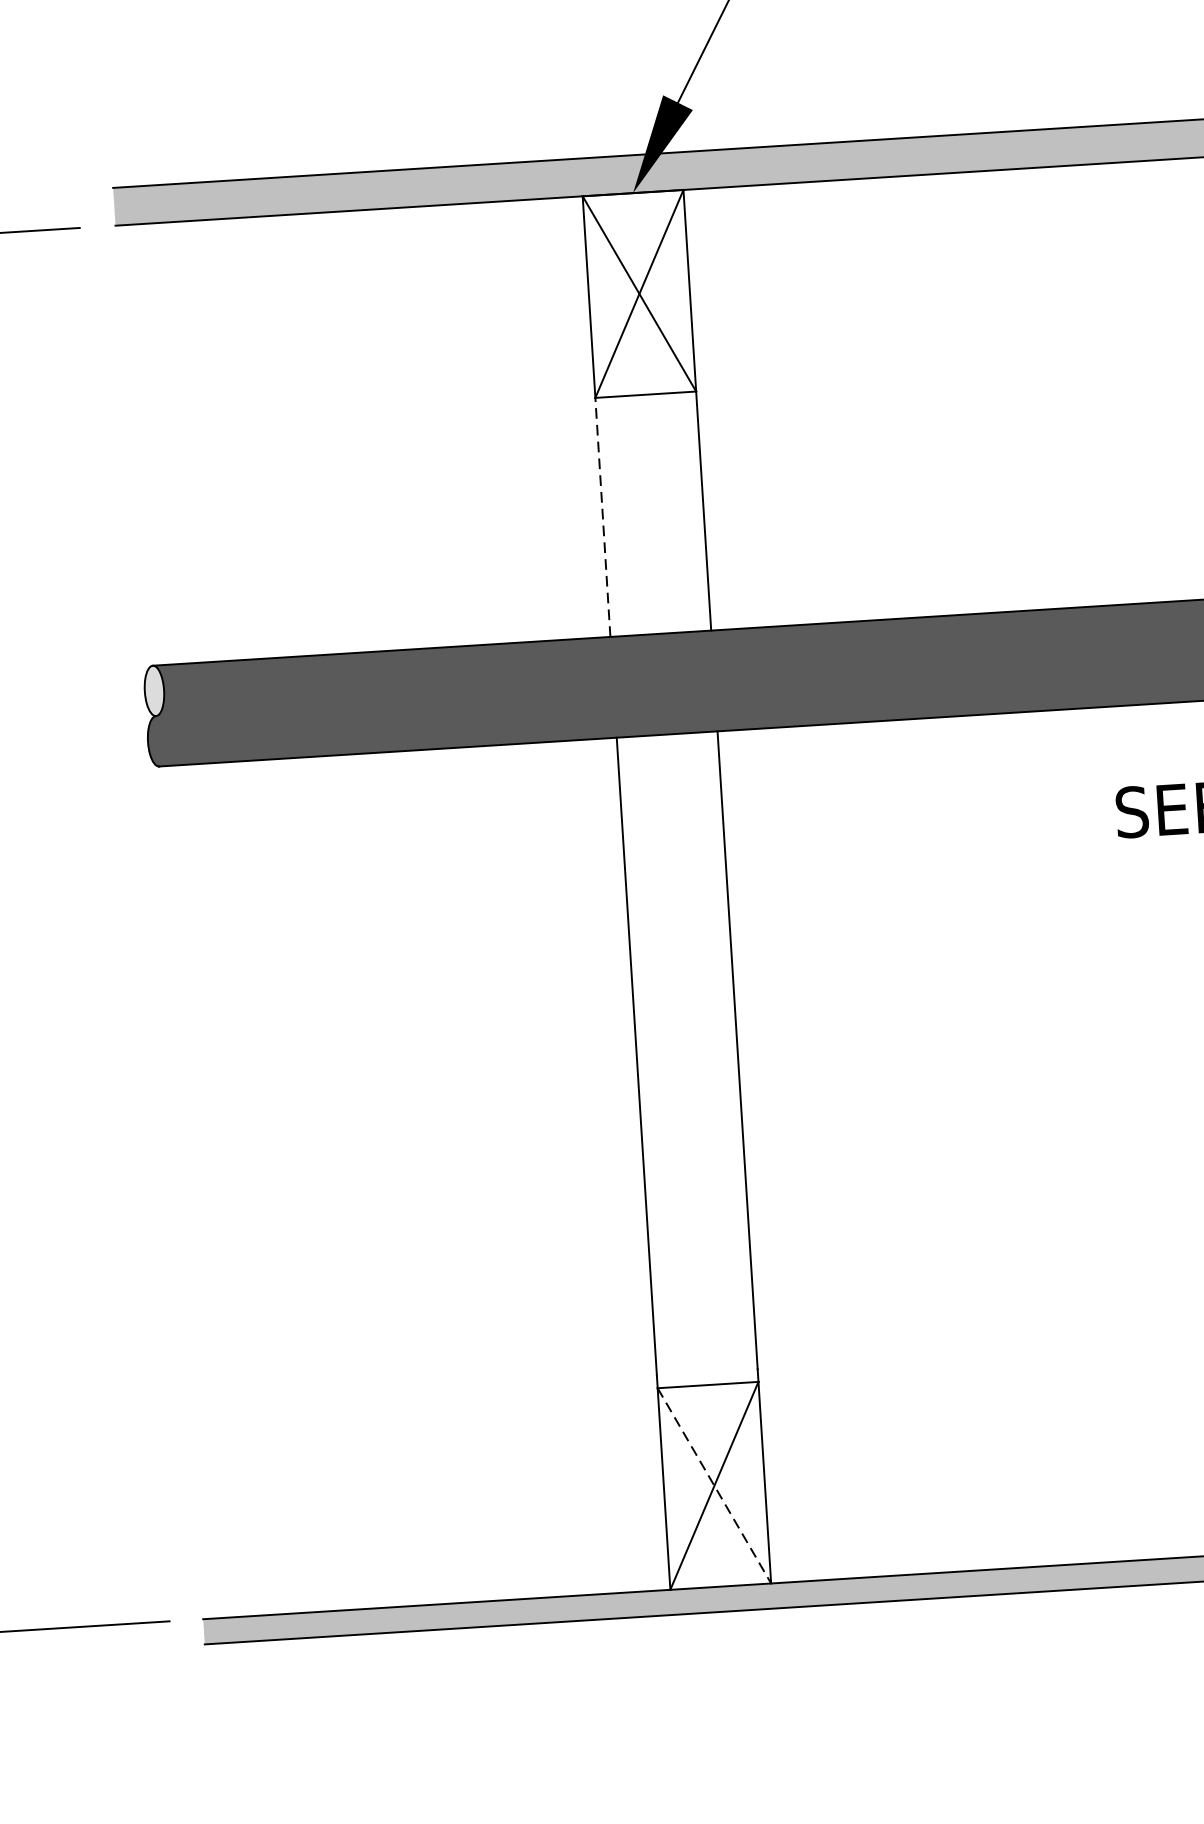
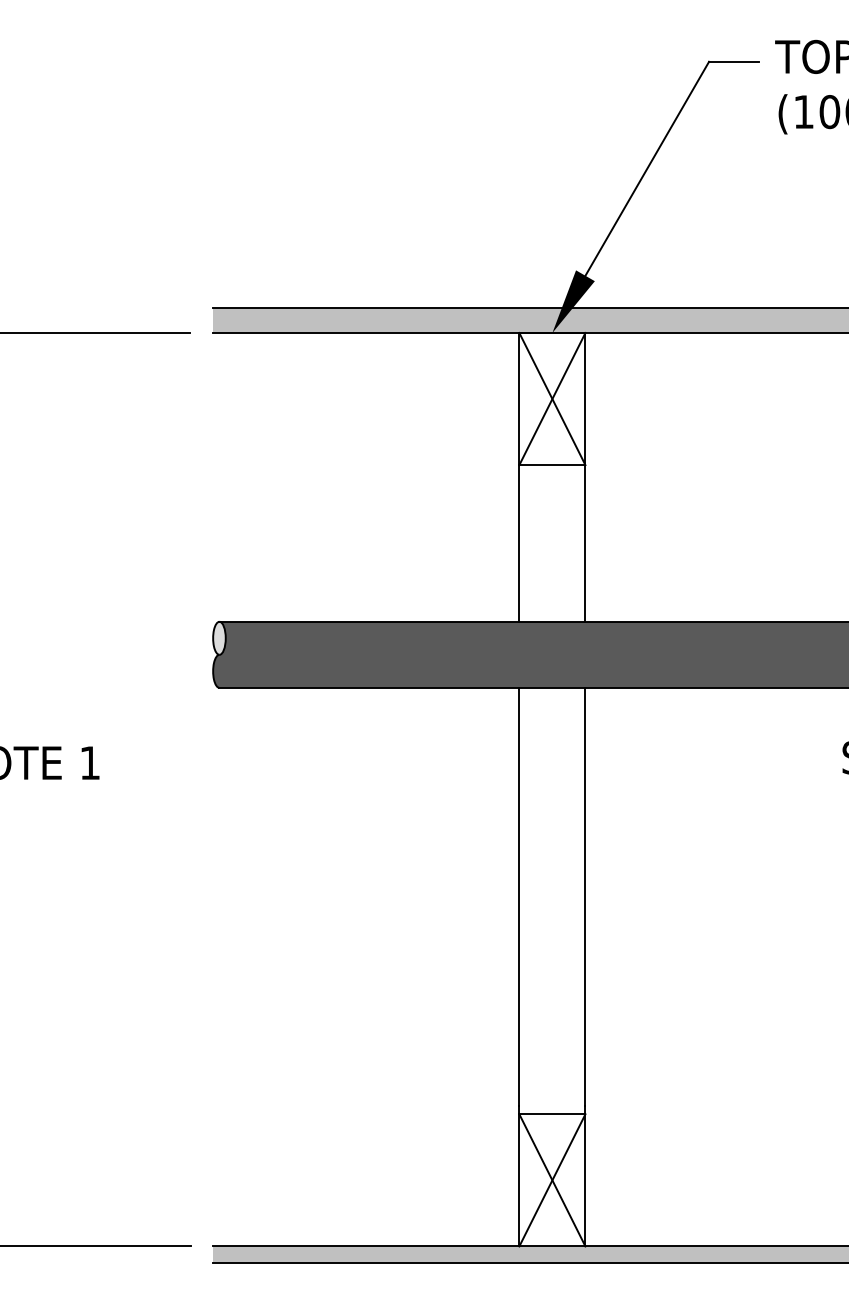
line: (602, 515) -> (519, 542), dashed -> solid
line: (714, 1486) -> (552, 1180), dashed -> solid

